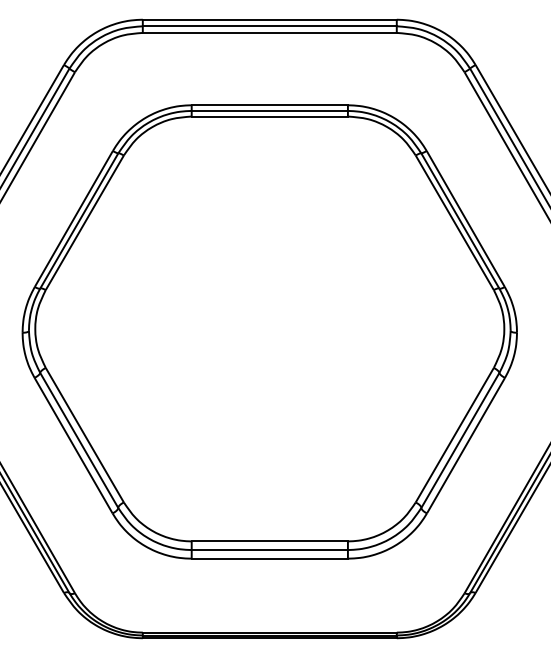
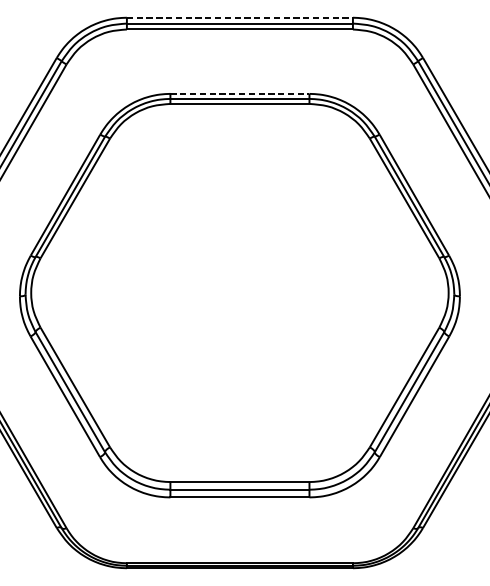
line: (269, 19) -> (239, 17), solid -> dashed
line: (270, 105) -> (240, 94), solid -> dashed

